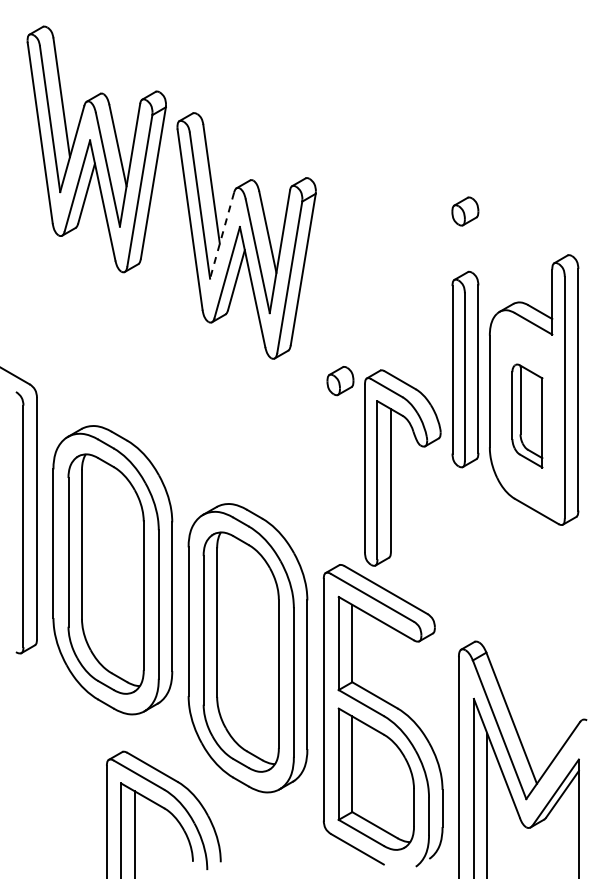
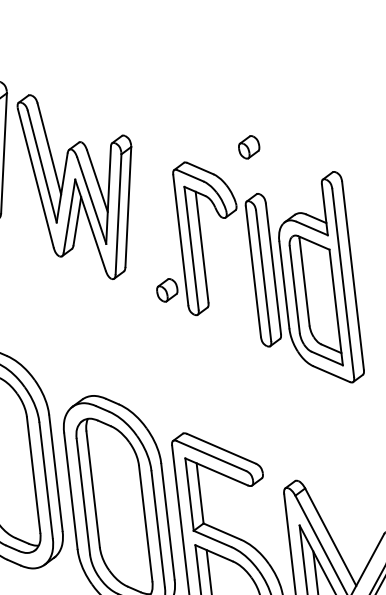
line: (222, 235) -> (62, 187), dashed -> solid
part: (527, 415) -> (315, 300), size x1.67
part: (391, 467) -> (201, 237), moved

